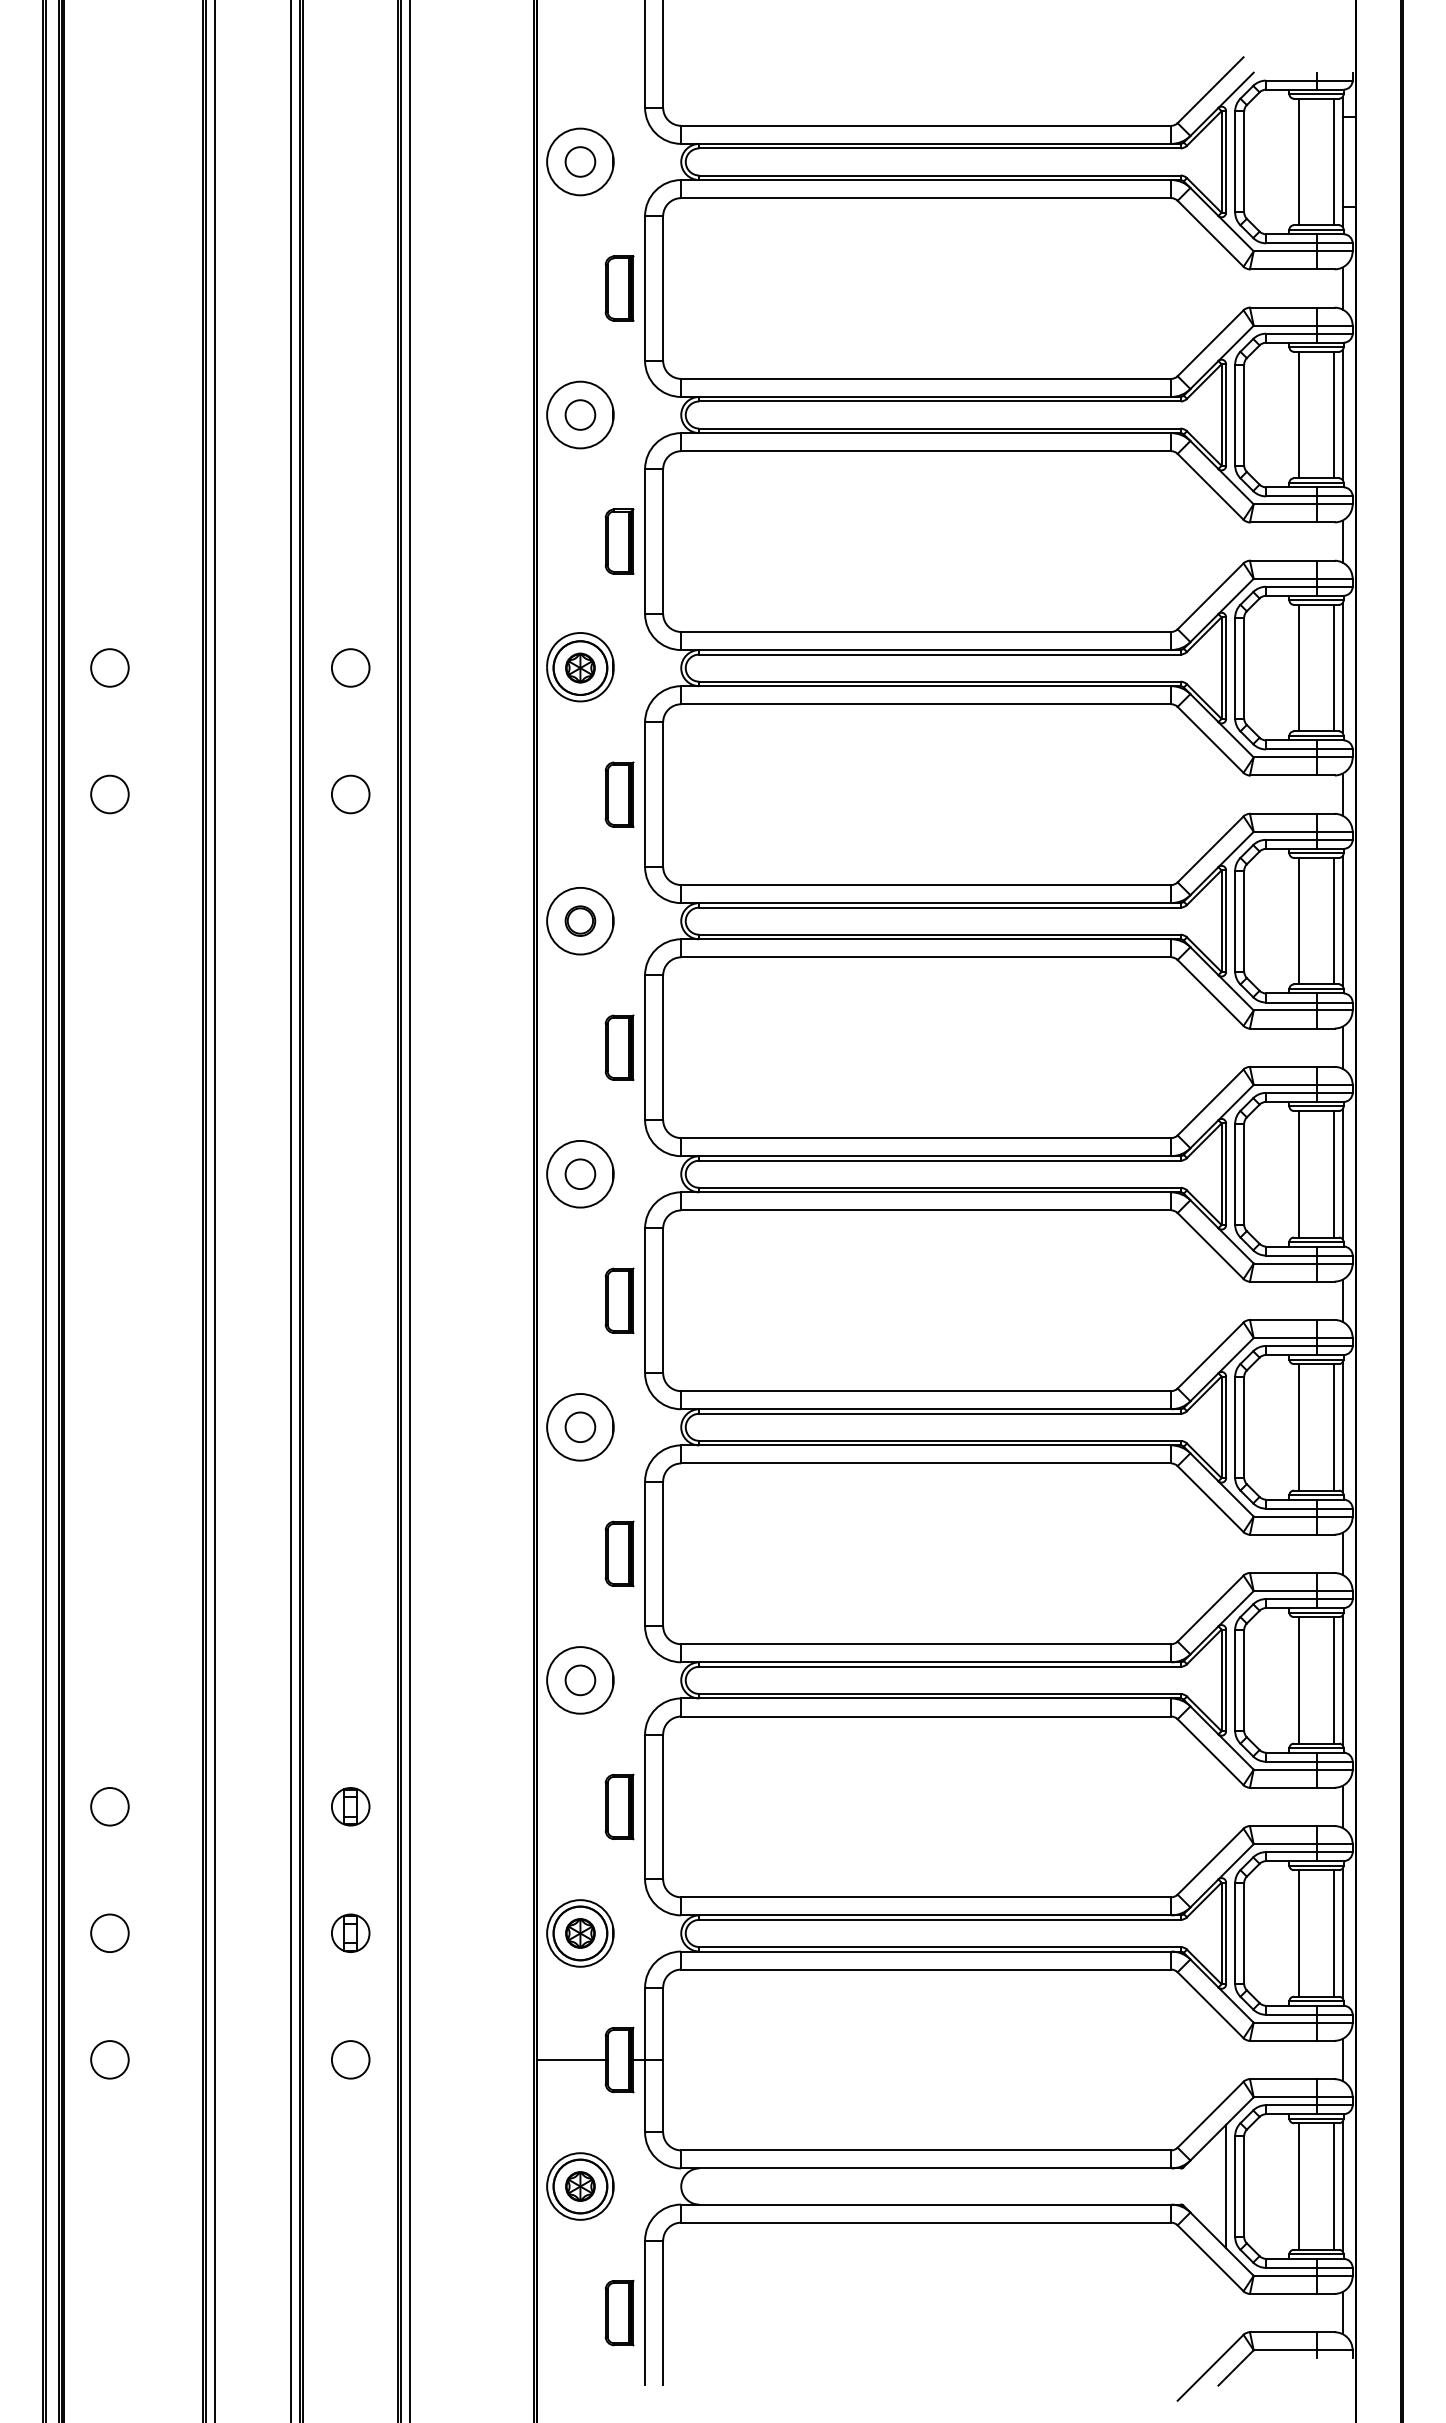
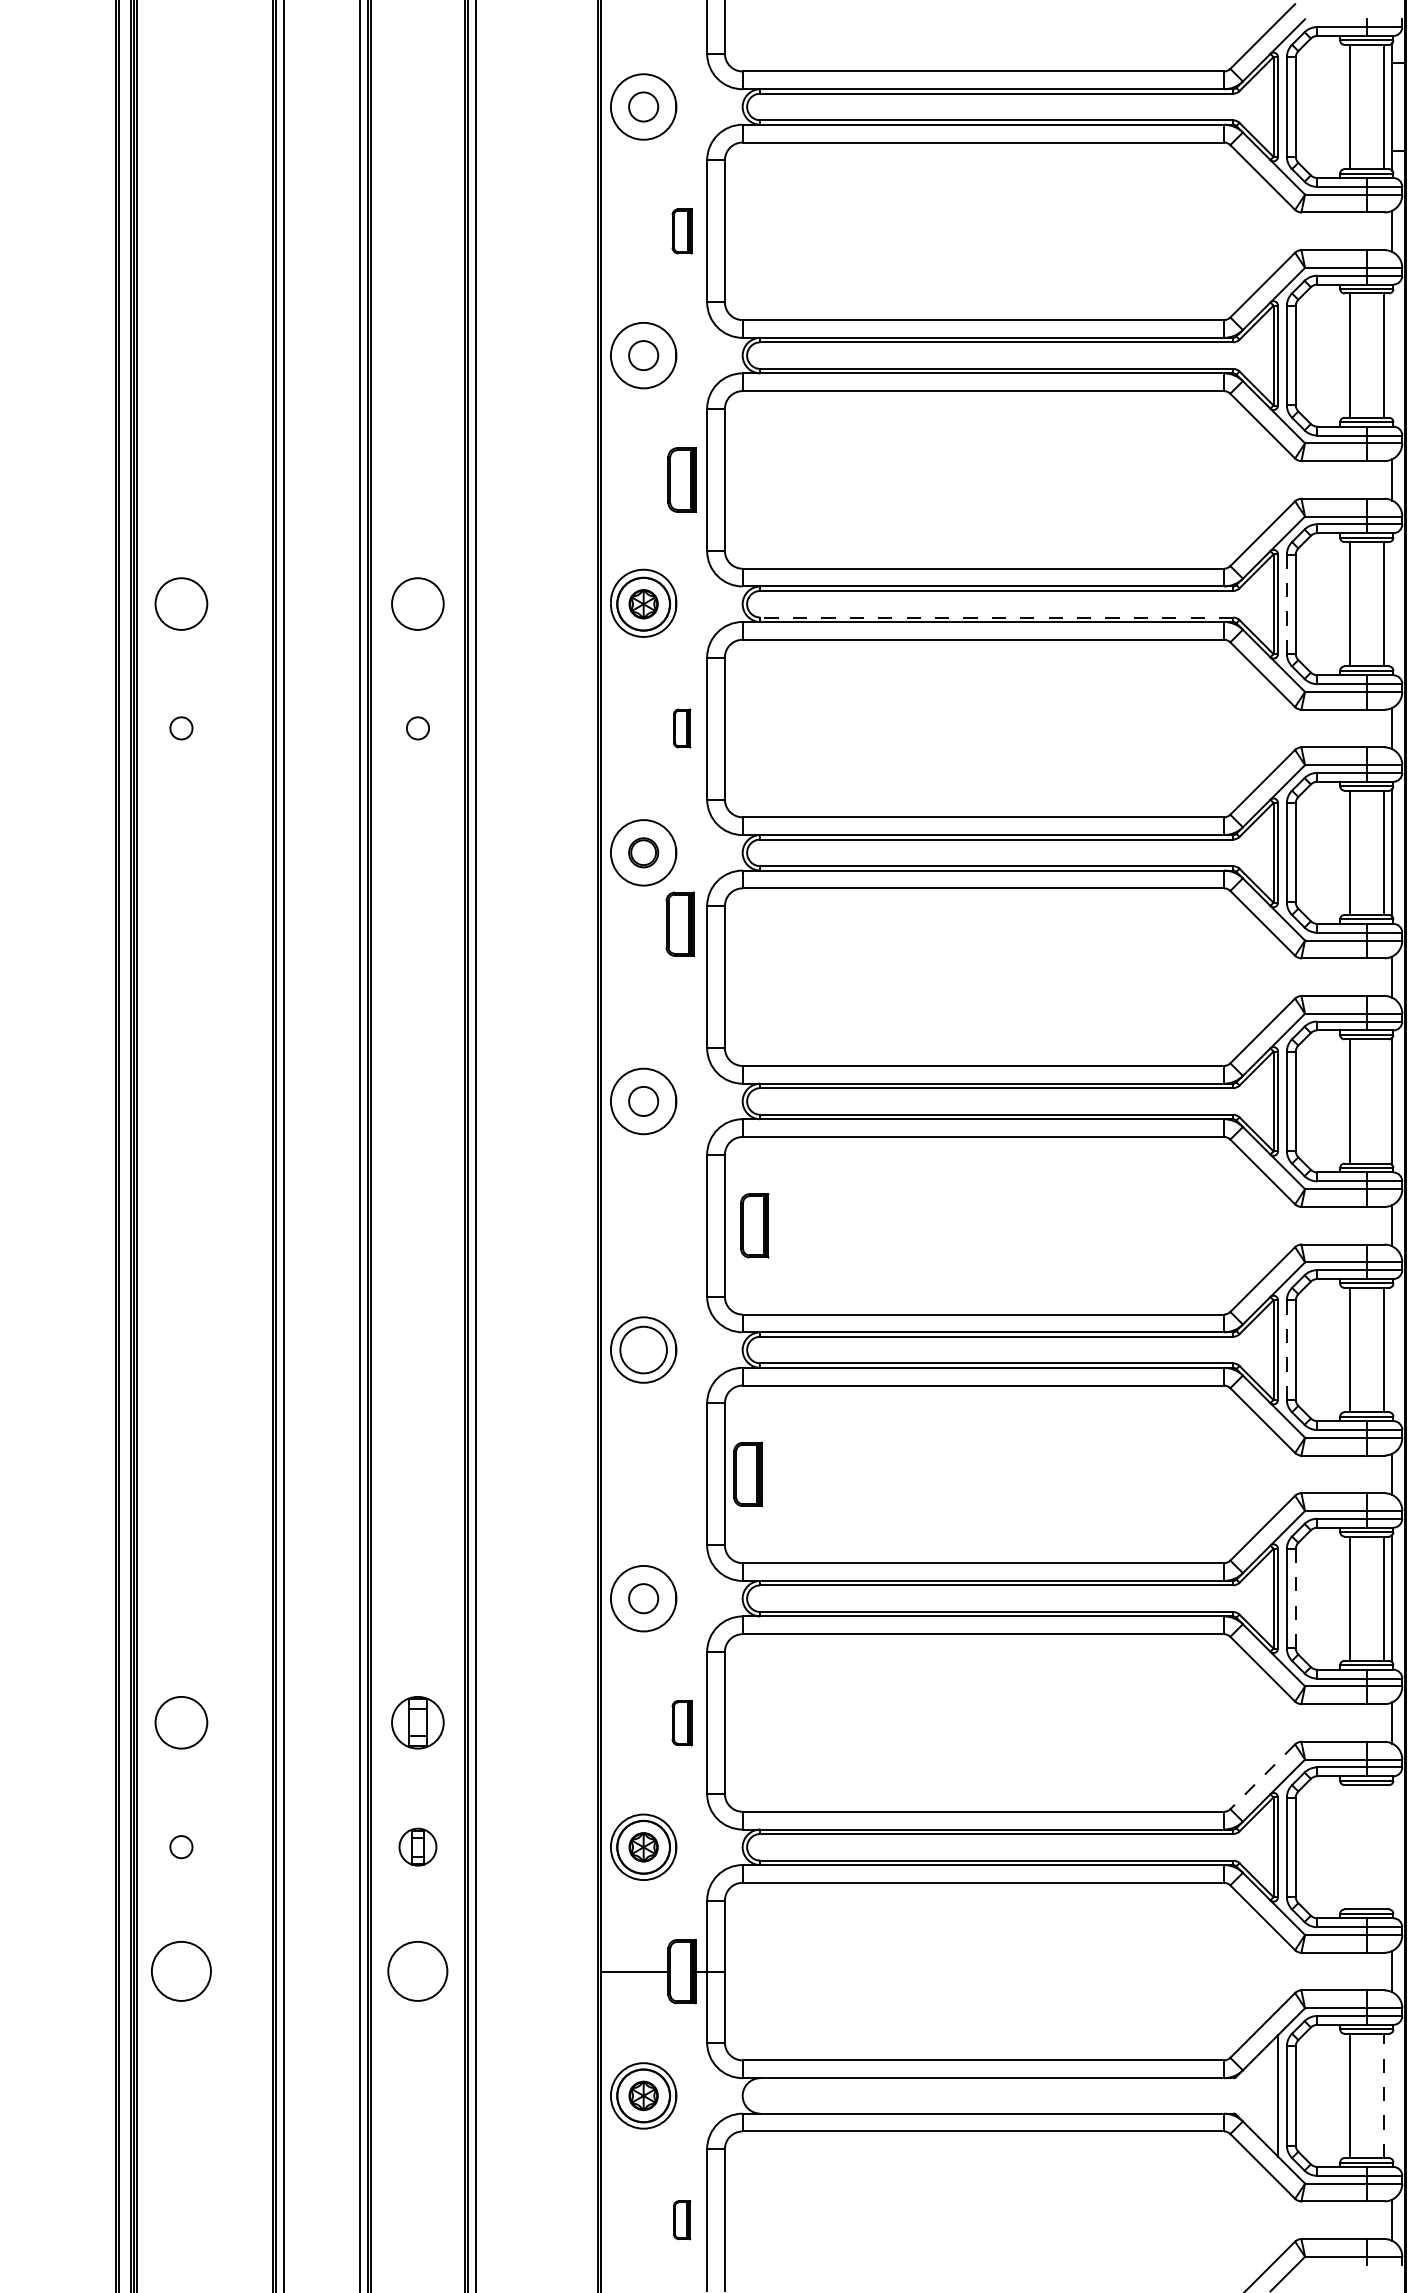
part: (619, 288) -> (682, 231), size x0.7
line: (1342, 414) -> (1392, 355), removed
circle: (109, 667) -> (181, 603), size x1.4
circle: (350, 667) -> (417, 603), size x1.4
line: (1342, 667) -> (1392, 603), removed
line: (1235, 668) -> (1287, 604), solid -> dashed
line: (939, 681) -> (996, 617), solid -> dashed
circle: (109, 794) -> (181, 728), size x0.6
circle: (350, 794) -> (417, 728), size x0.6
part: (619, 794) -> (682, 728), size x0.6
part: (619, 1047) -> (680, 923), moved
line: (1333, 1173) -> (1383, 1100), removed
part: (619, 1300) -> (754, 1225), moved
circle: (580, 1427) -> (643, 1350), size x1.6
line: (1235, 1427) -> (1287, 1350), solid -> dashed
line: (1342, 1427) -> (1392, 1350), removed
part: (619, 1553) -> (747, 1474), moved
line: (1244, 1679) -> (1296, 1597), solid -> dashed
circle: (109, 1806) -> (181, 1722), size x1.4
part: (350, 1806) -> (417, 1722), size x1.4
part: (619, 1806) -> (682, 1722), size x0.7
line: (1210, 1861) -> (1262, 1776), solid -> dashed
circle: (109, 1933) -> (181, 1847), size x0.6
line: (1299, 1933) -> (1350, 1847), removed
line: (1333, 1933) -> (1383, 1847), removed
line: (1342, 1933) -> (1392, 1847), removed
circle: (109, 2059) -> (181, 1971), size x1.6
circle: (350, 2059) -> (417, 1971), size x1.6
line: (1333, 2186) -> (1383, 2095), solid -> dashed
line: (1342, 2186) -> (1392, 2095), removed
part: (619, 2312) -> (682, 2219), size x0.6

